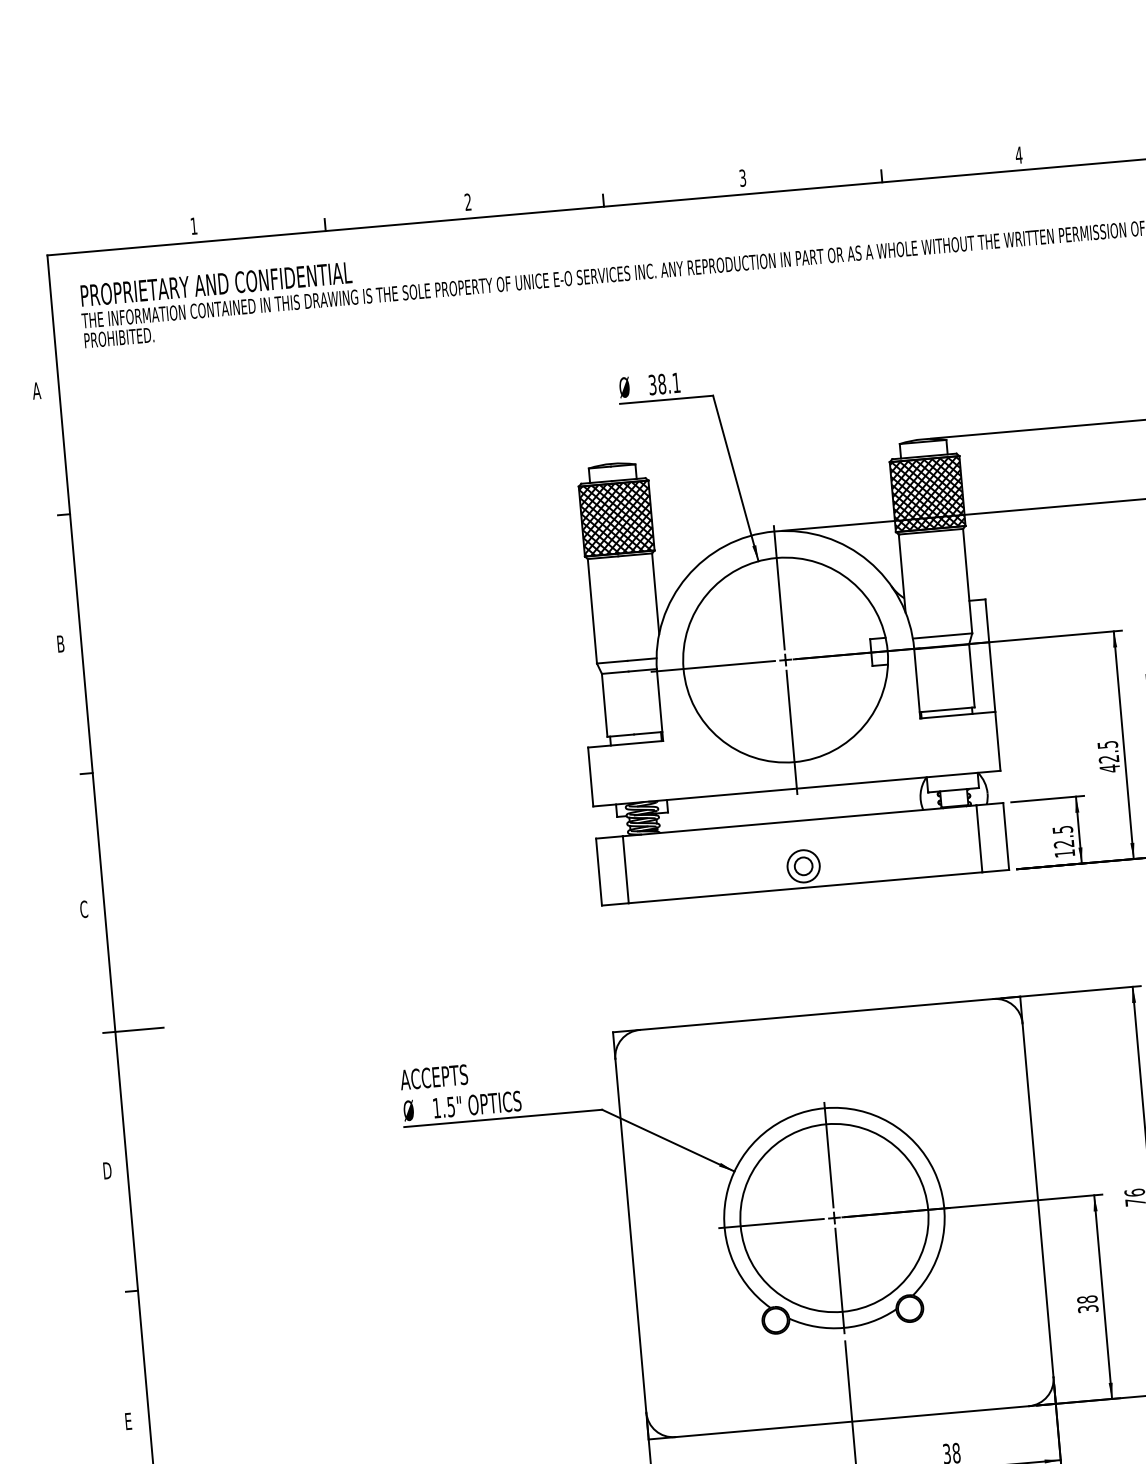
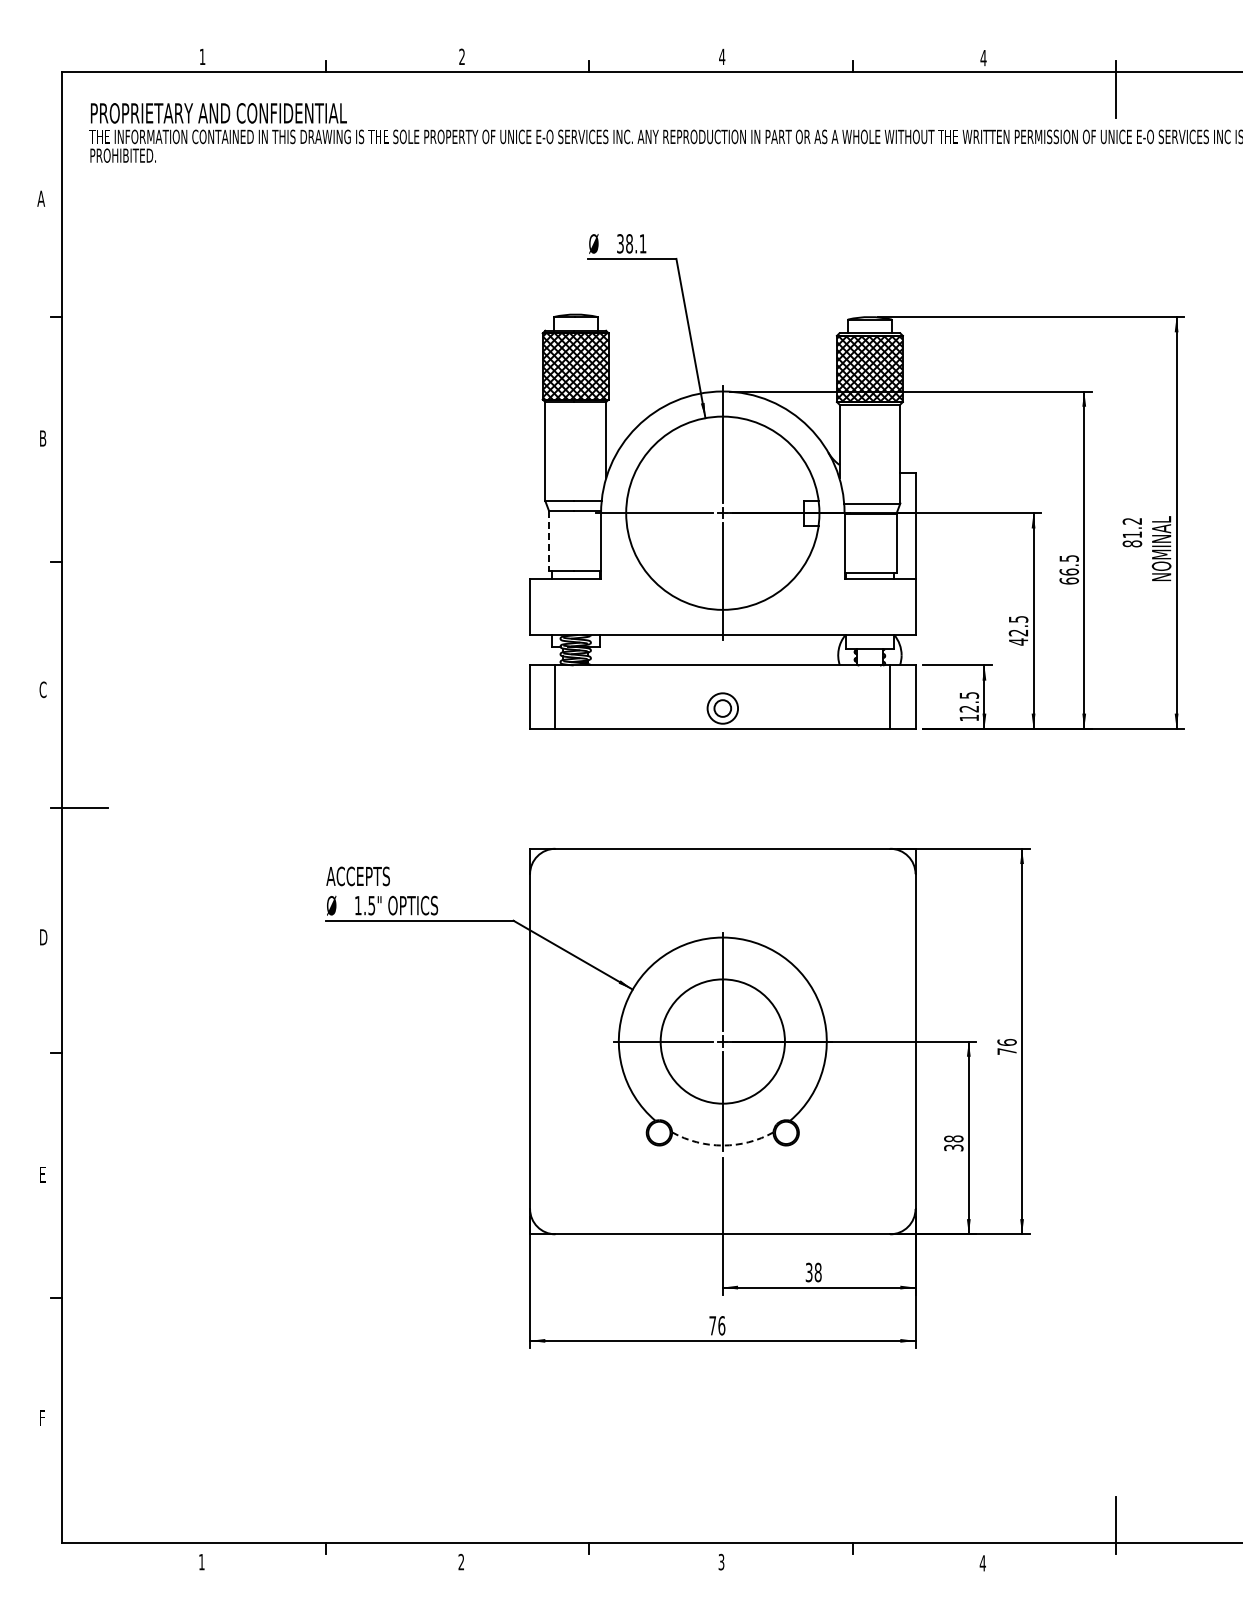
text: (743, 177) -> (722, 56), 3 -> 4
line: (605, 704) -> (549, 540), solid -> dashed
circle: (834, 1218) -> (722, 1041), size x0.7
arc: (843, 1327) -> (722, 1145), solid -> dashed

